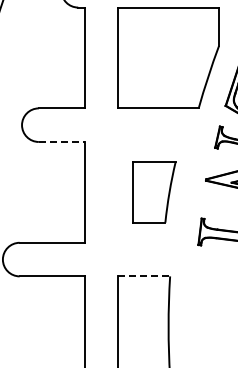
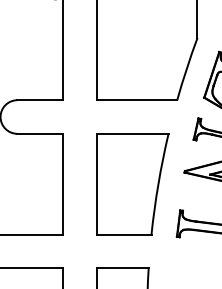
line: (61, 141) -> (40, 133), dashed -> solid
part: (153, 192) -> (132, 184), size x1.67
line: (144, 276) -> (123, 268), dashed -> solid

